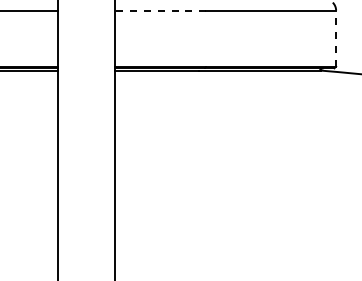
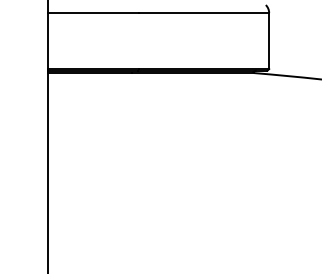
line: (160, 10) -> (93, 12), dashed -> solid
line: (336, 38) -> (269, 40), dashed -> solid

